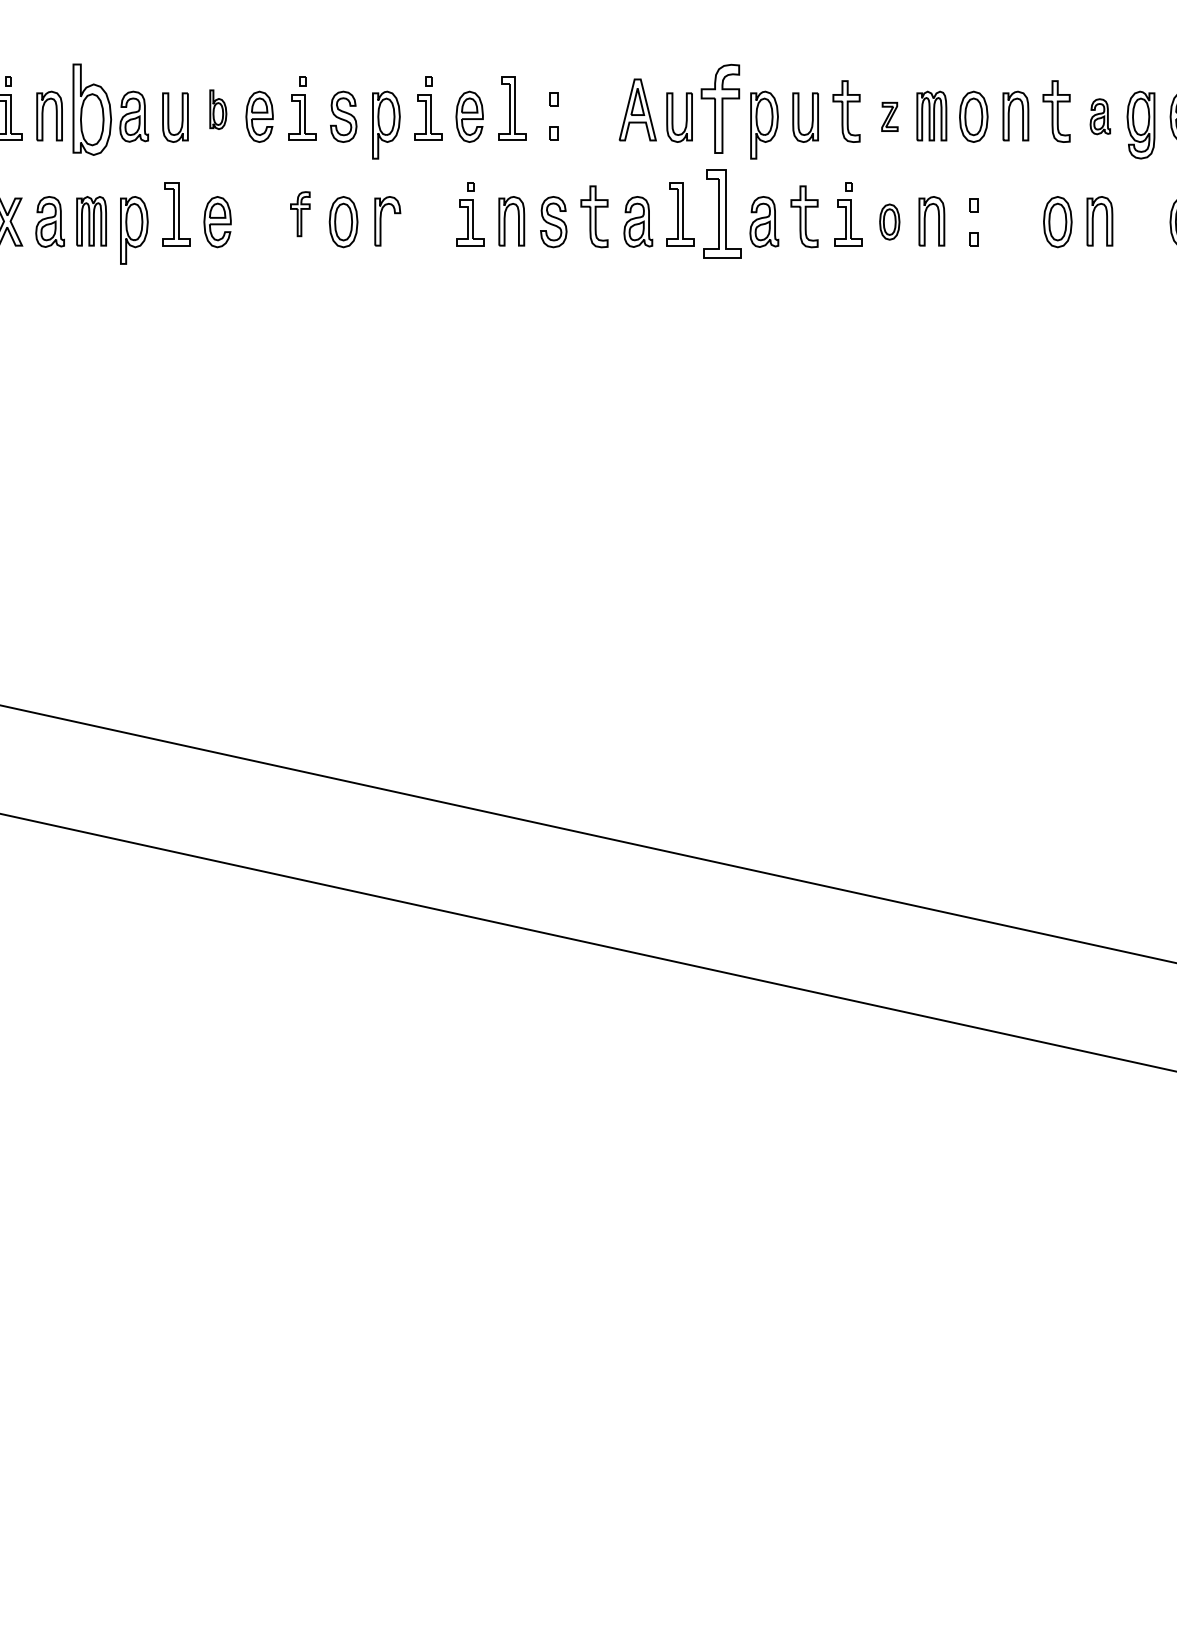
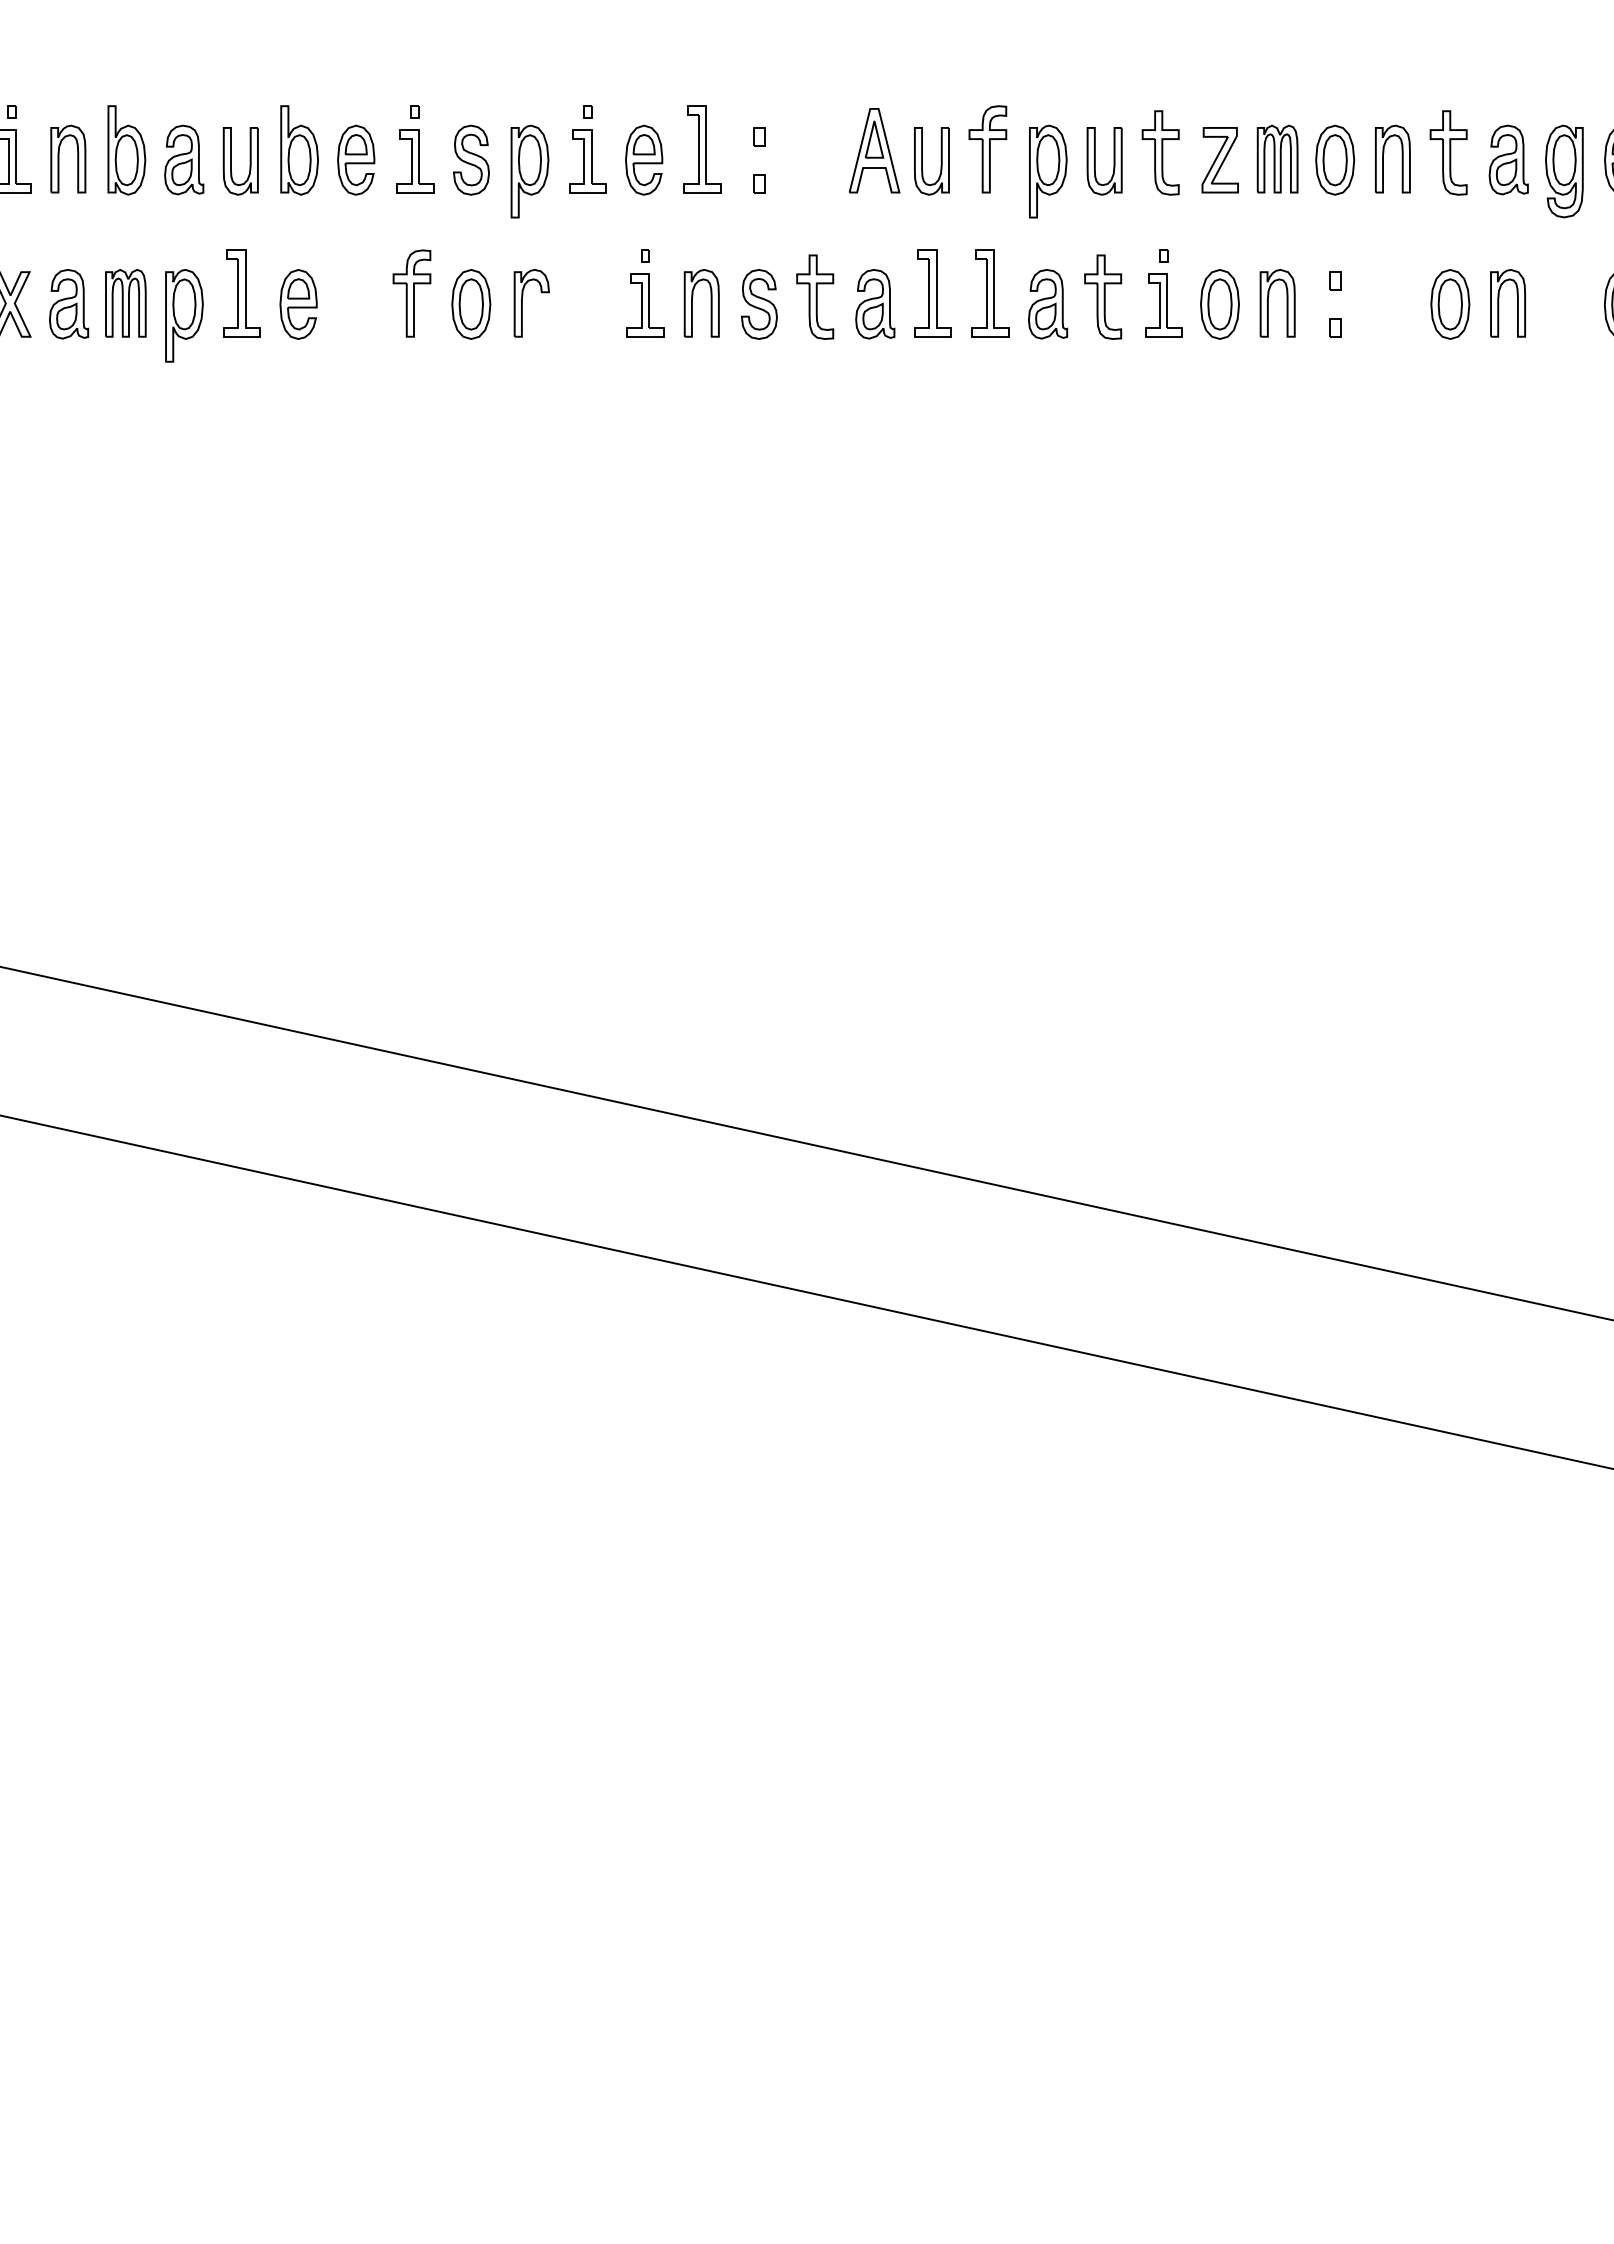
part: (92, 109) -> (126, 150), size x0.71
part: (218, 109) -> (299, 150), size x1.67
part: (720, 109) -> (987, 149), size x0.71
part: (1100, 116) -> (1508, 159), size x1.43
part: (889, 117) -> (1219, 160), size x1.67
part: (299, 214) -> (411, 293), size x1.43
part: (722, 214) -> (990, 293), size x0.71
part: (889, 222) -> (1219, 304), size x1.43

